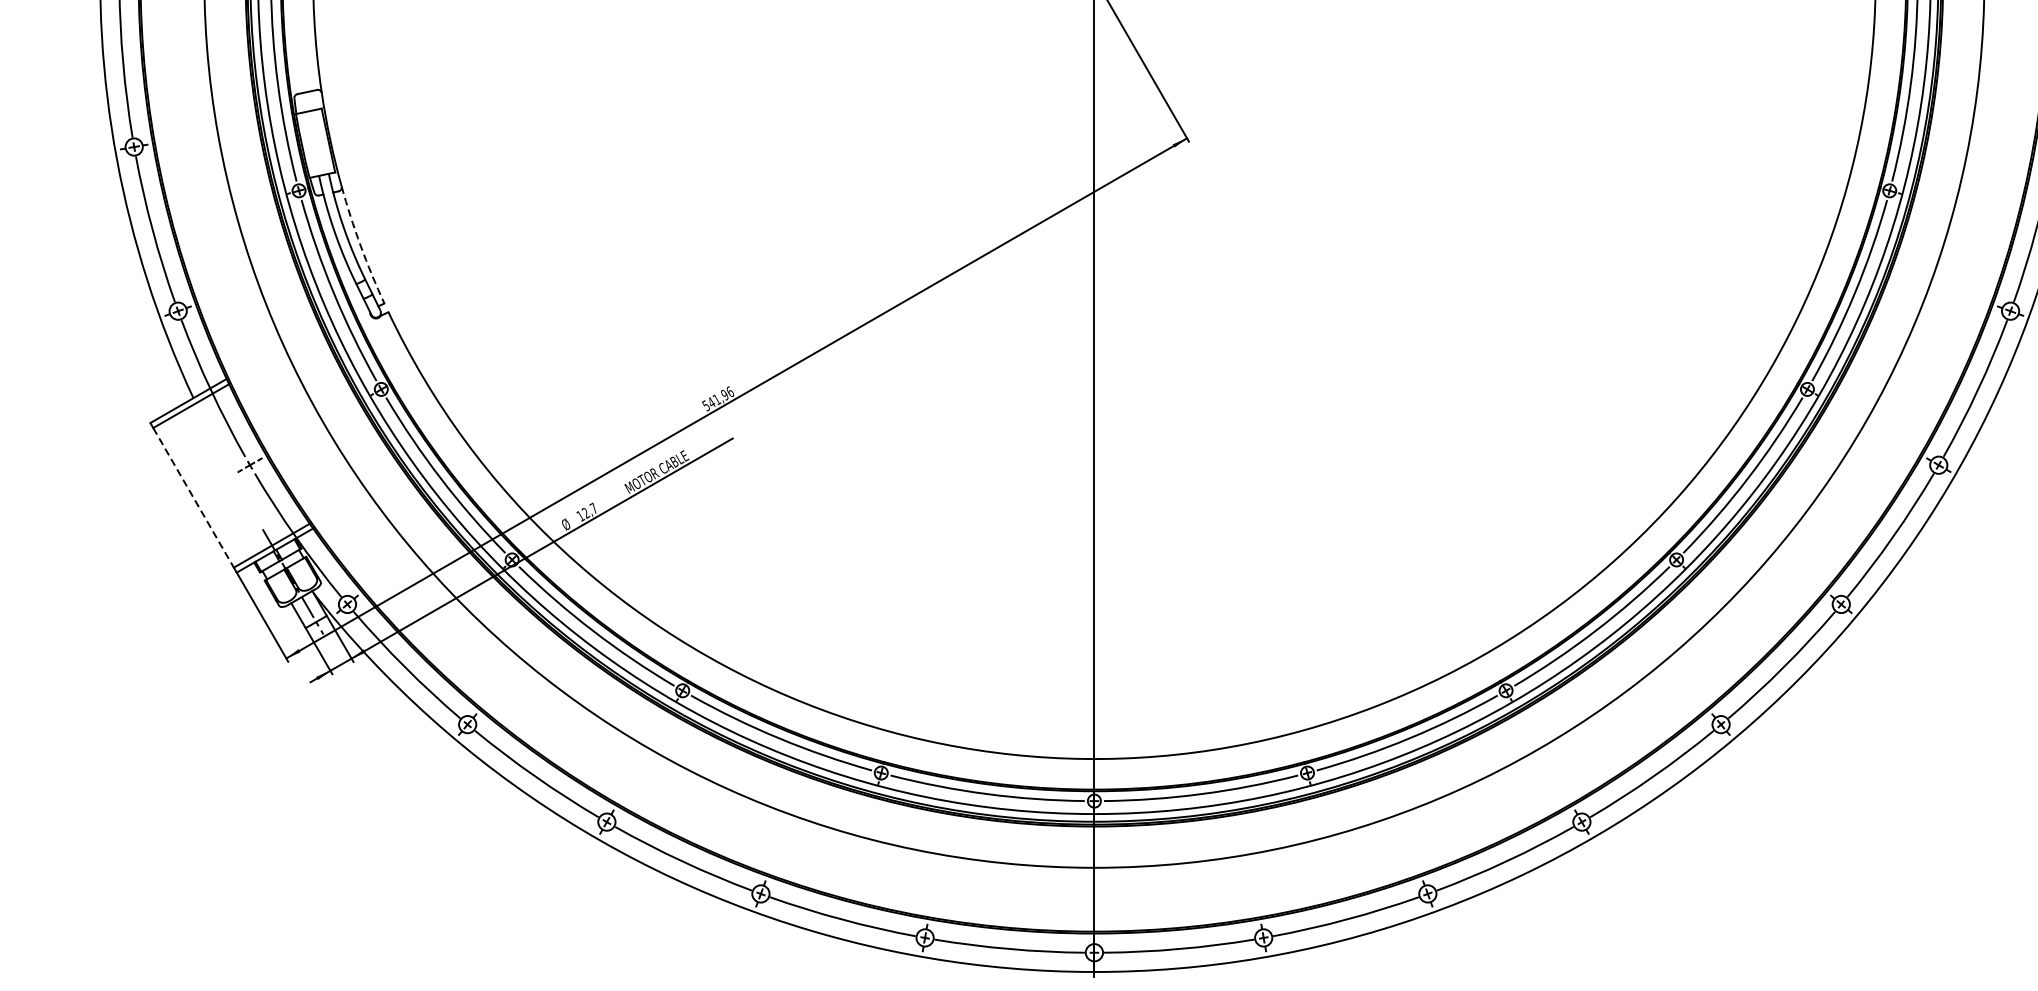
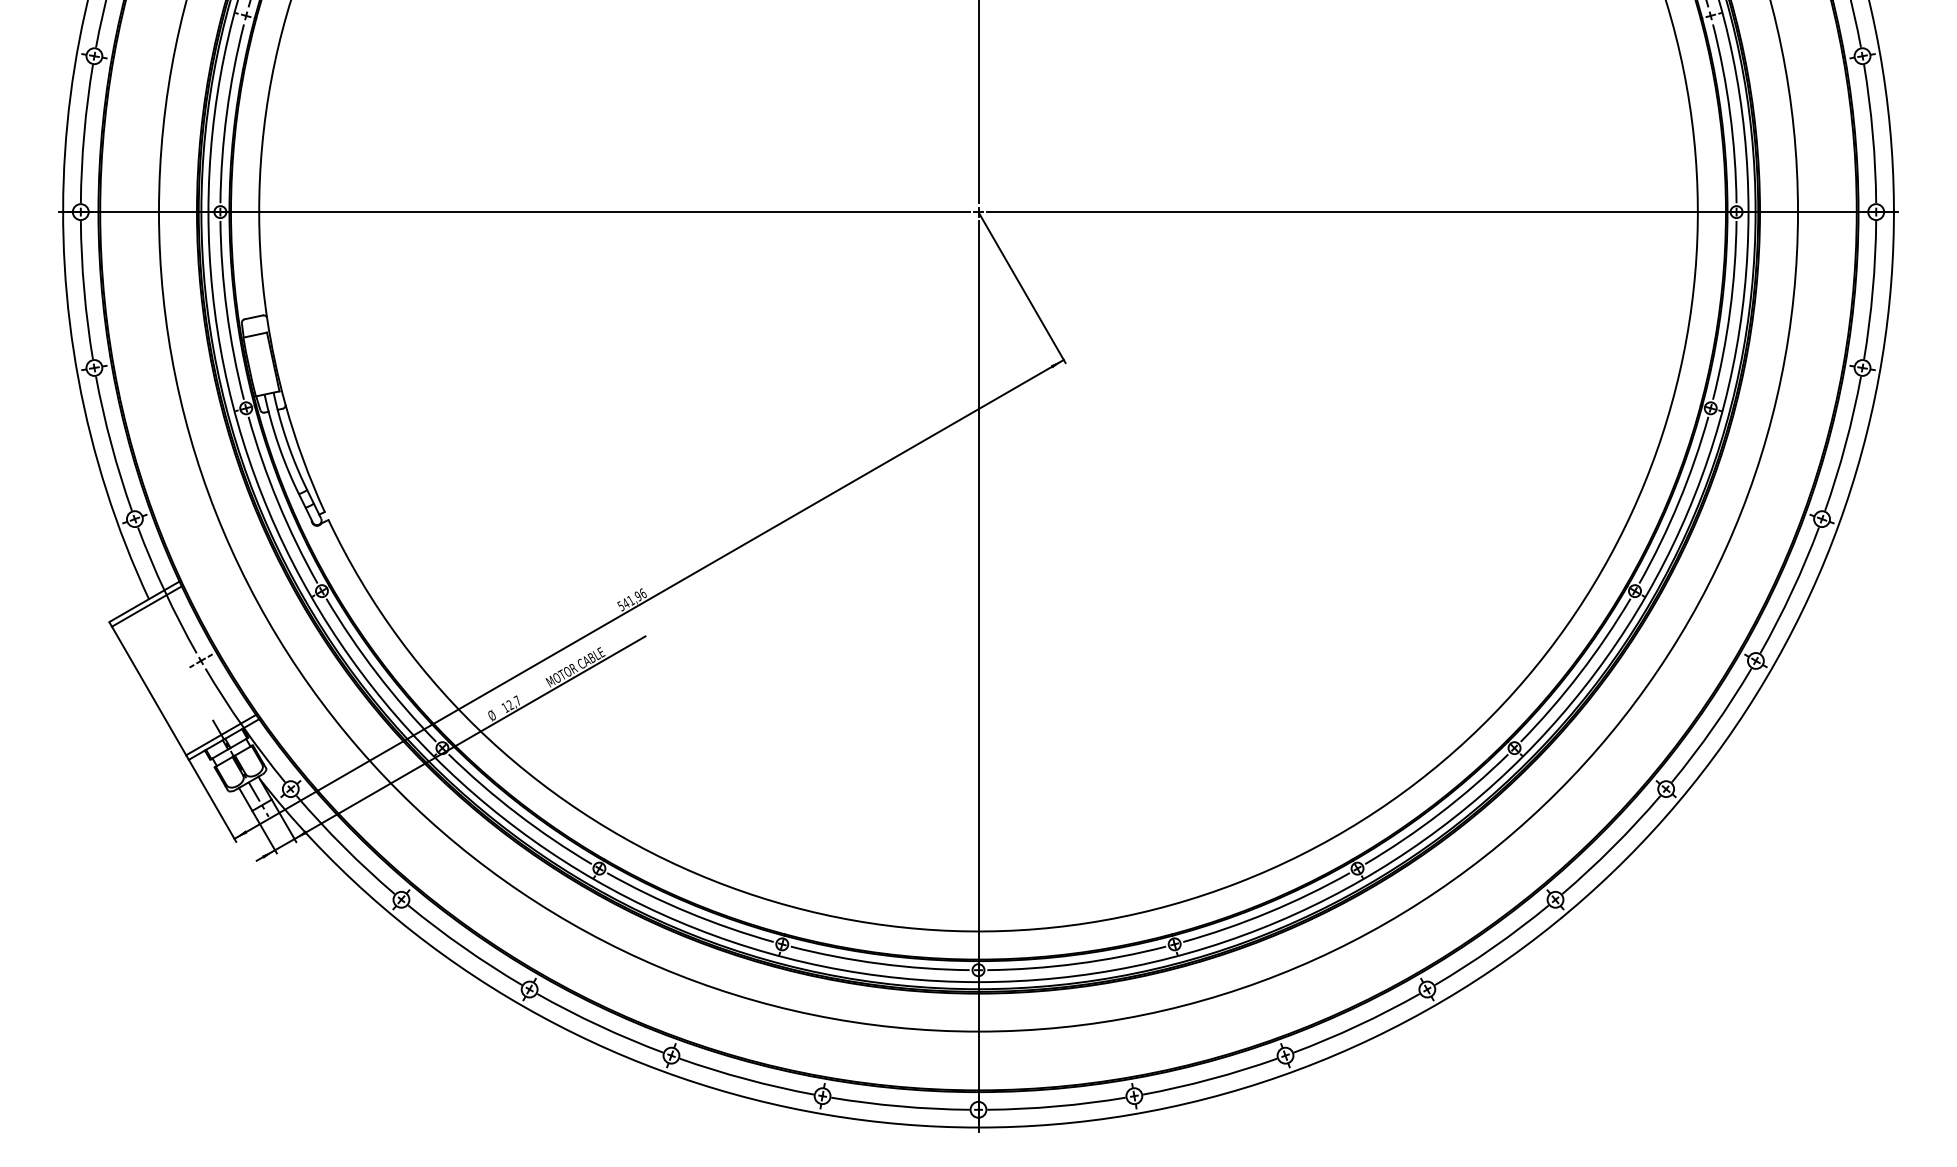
arc: (360, 246) -> (302, 459), dashed -> solid
line: (194, 498) -> (149, 691), dashed -> solid

